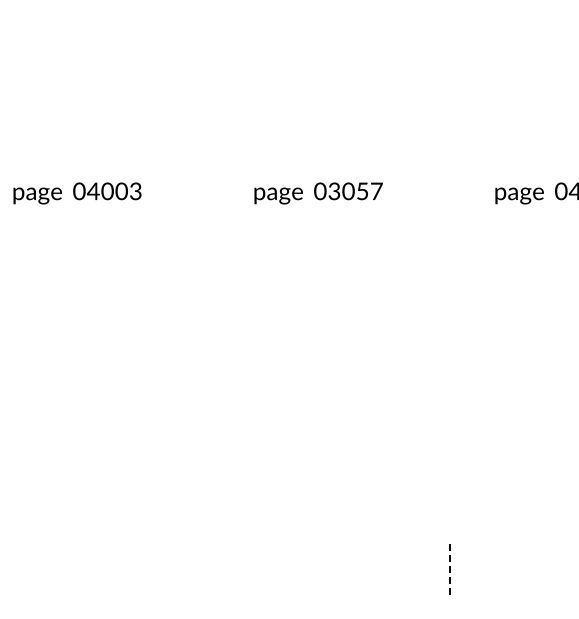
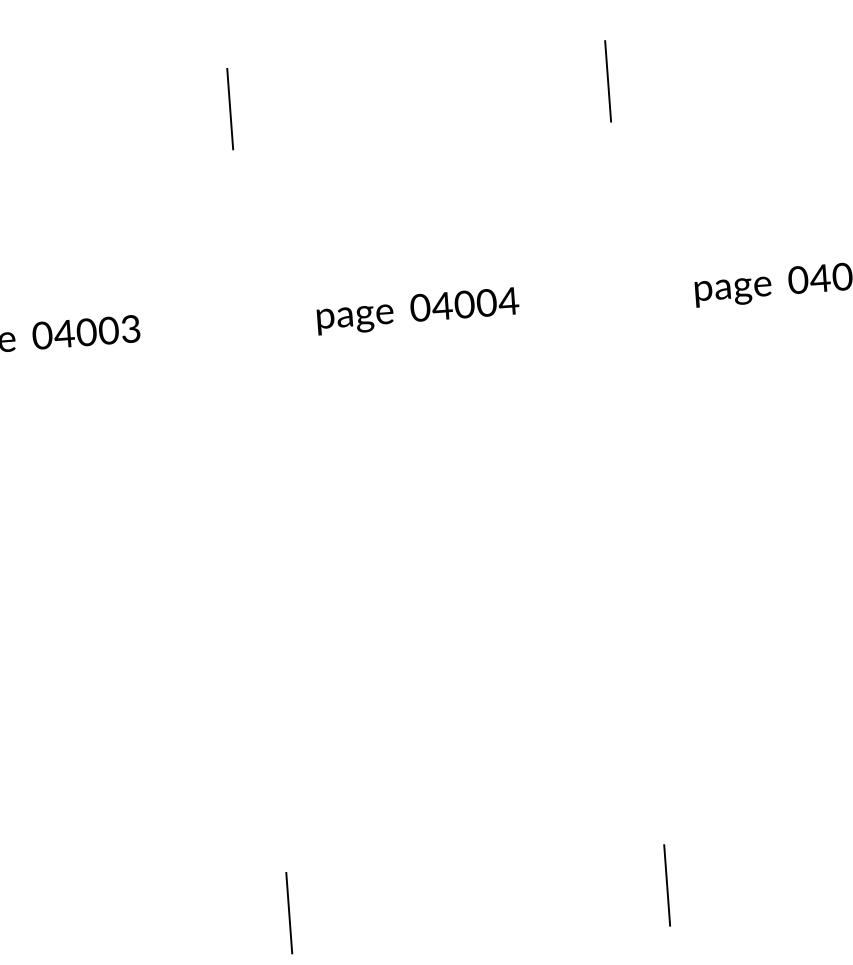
line: (209, 56) -> (230, 109), added
line: (449, 56) -> (607, 81), added
text: (355, 191) -> (475, 303), 03057 -> 04004
line: (209, 568) -> (289, 912), added
line: (449, 569) -> (666, 886), dashed -> solid

